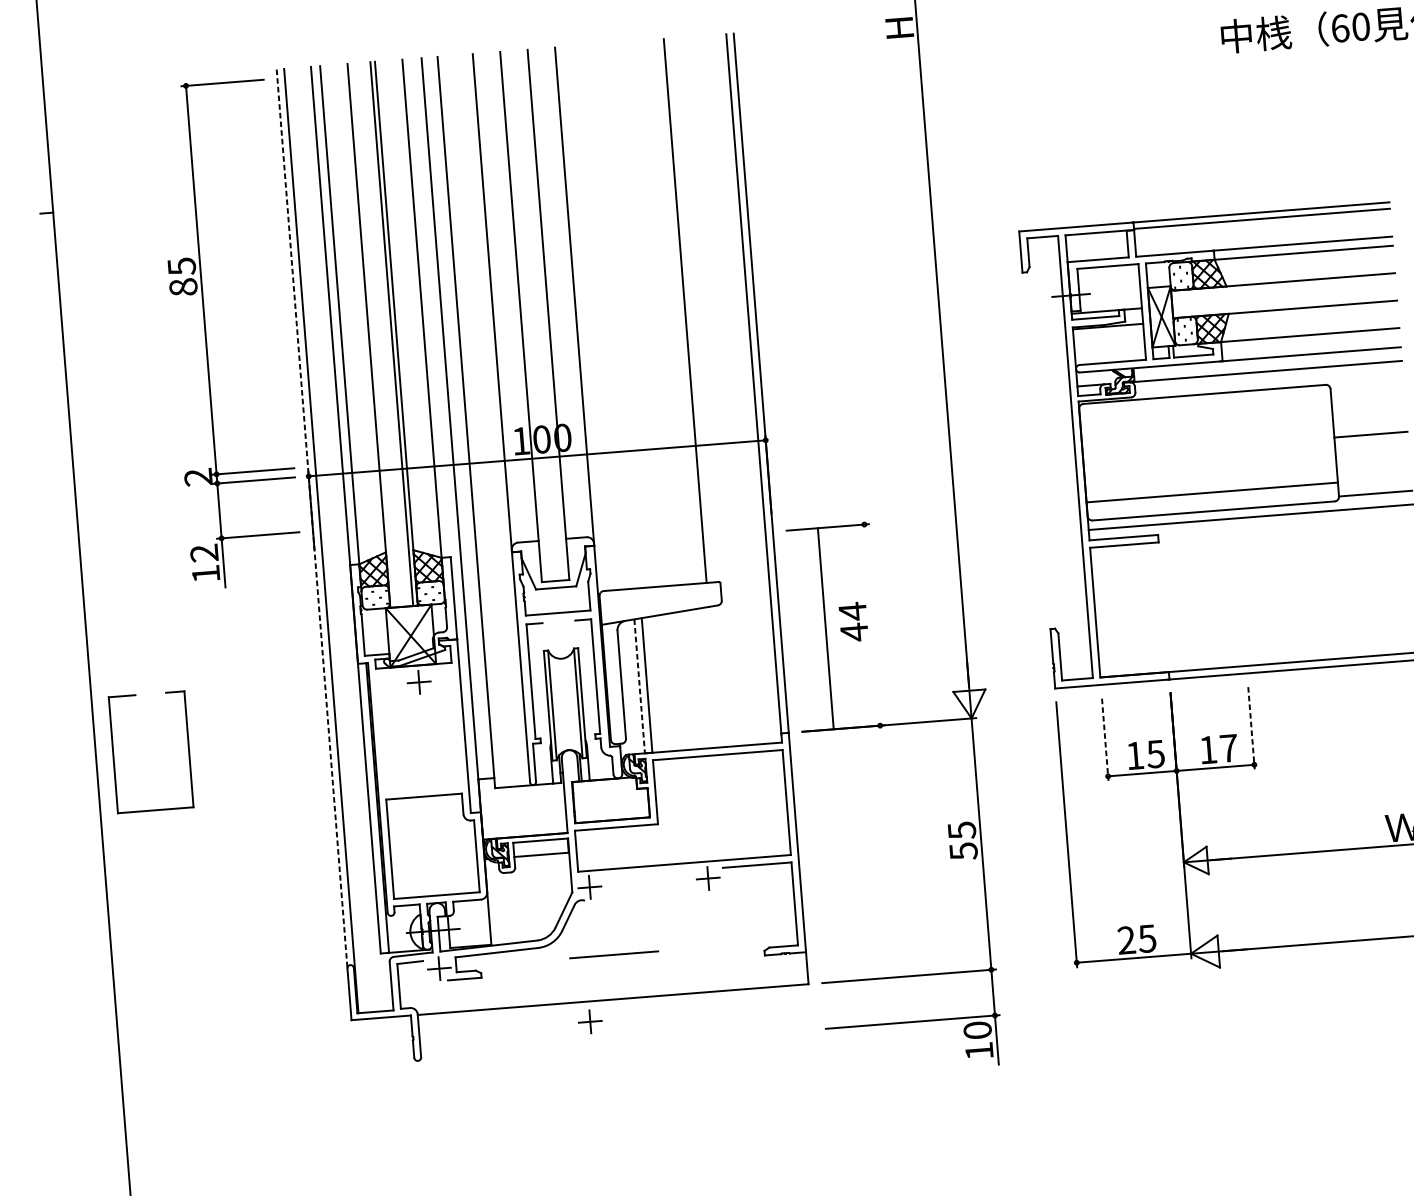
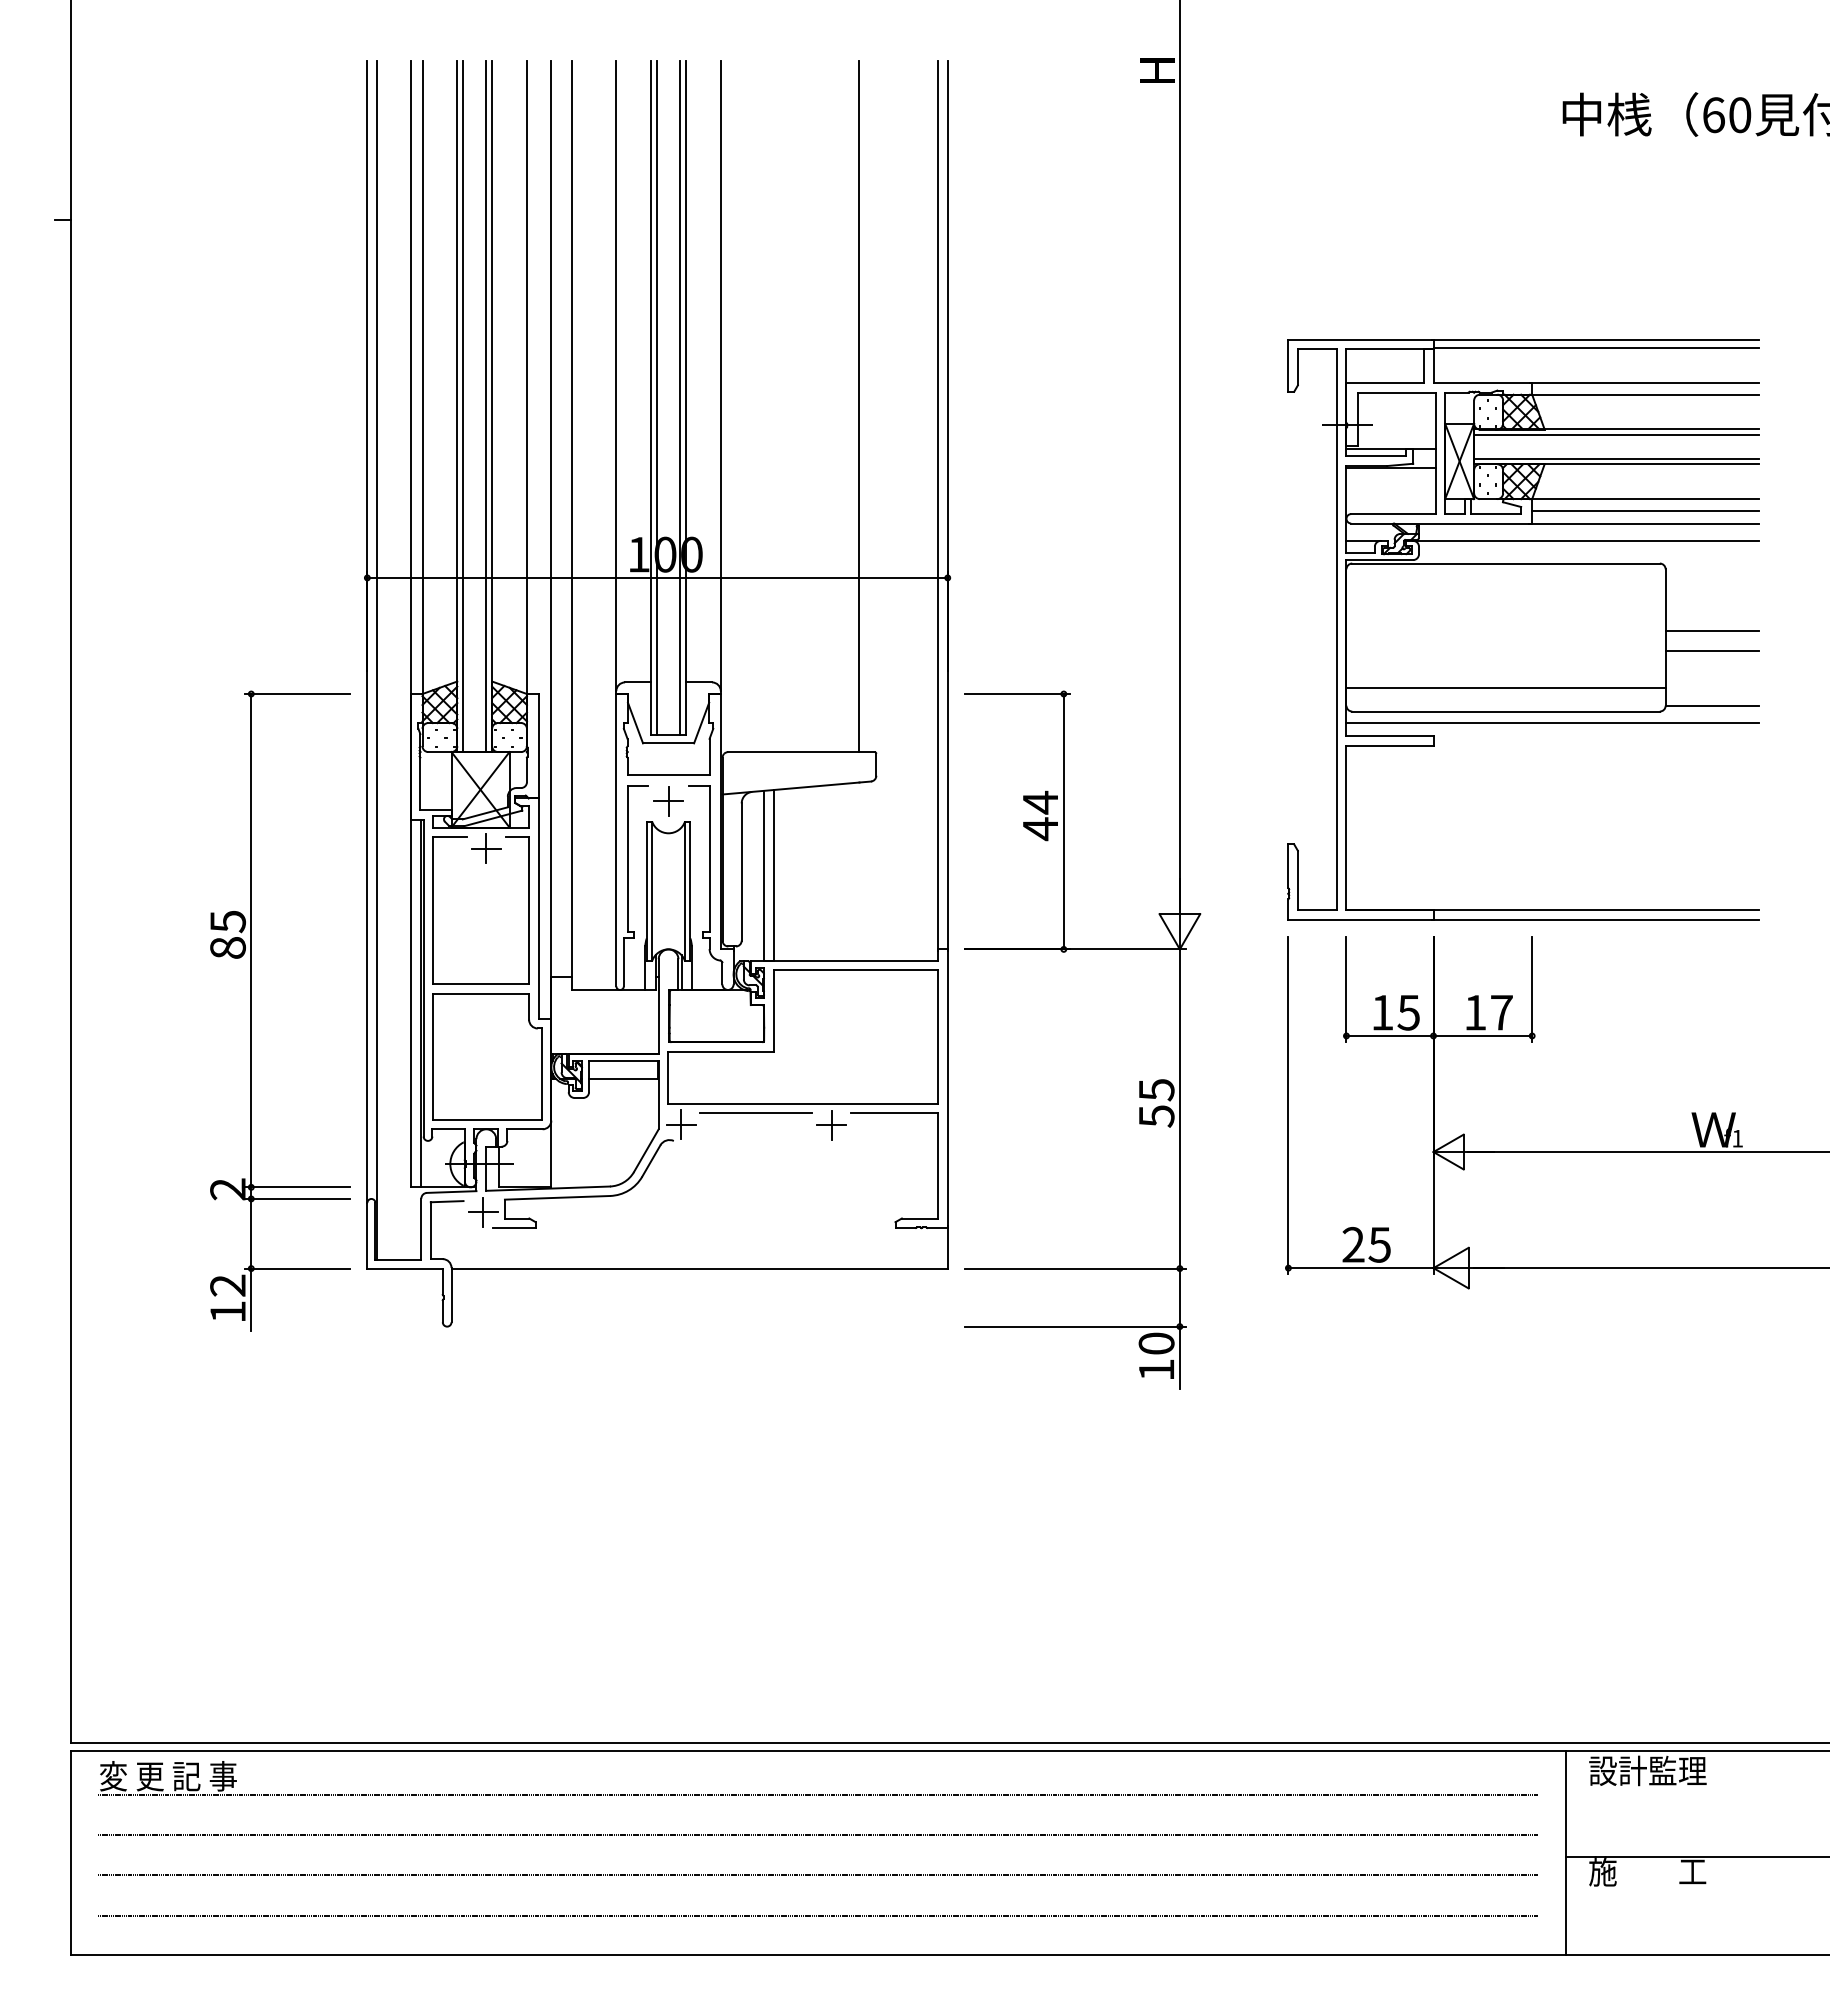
line: (1283, 286) -> (1616, 435), added
line: (1284, 304) -> (1616, 458), added
line: (544, 314) -> (680, 397), added
line: (525, 316) -> (656, 397), added
part: (205, 335) -> (251, 1010), moved
line: (373, 335) -> (463, 406), added
line: (1311, 344) -> (1645, 510), added
line: (1371, 450) -> (1711, 650), added
line: (312, 519) -> (367, 632), dashed -> solid
line: (825, 628) -> (1063, 821), moved
line: (639, 686) -> (764, 876), dashed -> solid
line: (1251, 728) -> (1532, 990), dashed -> solid
line: (1105, 740) -> (1346, 990), dashed -> solid
part: (113, 755) -> (433, 910), moved
line: (613, 954) -> (755, 1112), moved
part: (590, 1021) -> (668, 801), moved

